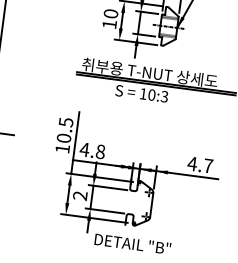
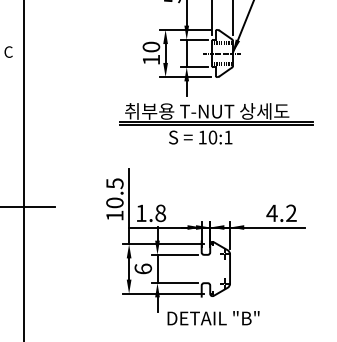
text: (164, 96) -> (228, 137), 10:3 -> 10:1
text: (84, 149) -> (141, 212), 4.8 -> 1.8
text: (208, 165) -> (291, 212), 4.7 -> 4.2
text: (80, 195) -> (143, 268), 2 -> 6

